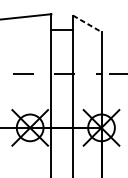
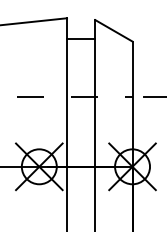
line: (86, 23) -> (113, 30), dashed -> solid

